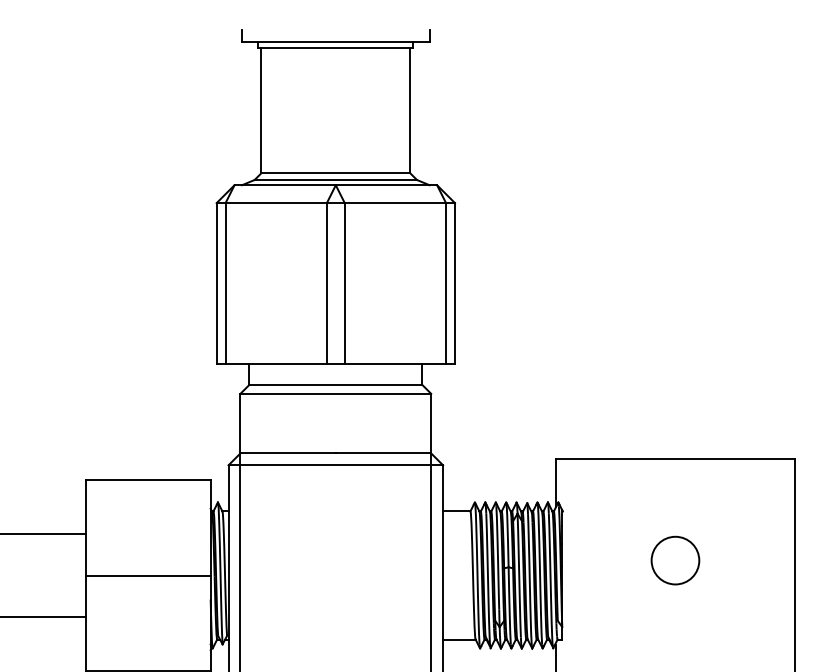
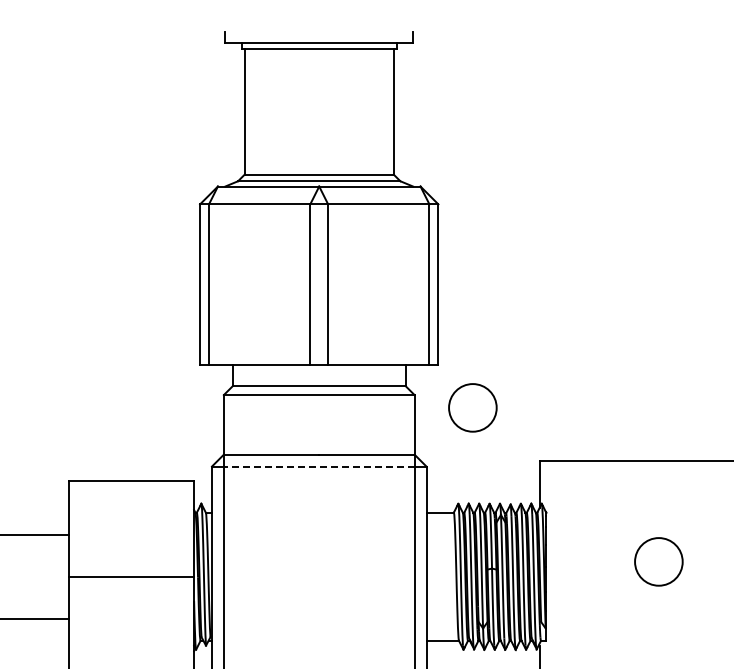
circle: (489, 406) -> (472, 407), added
line: (335, 465) -> (318, 466), solid -> dashed

